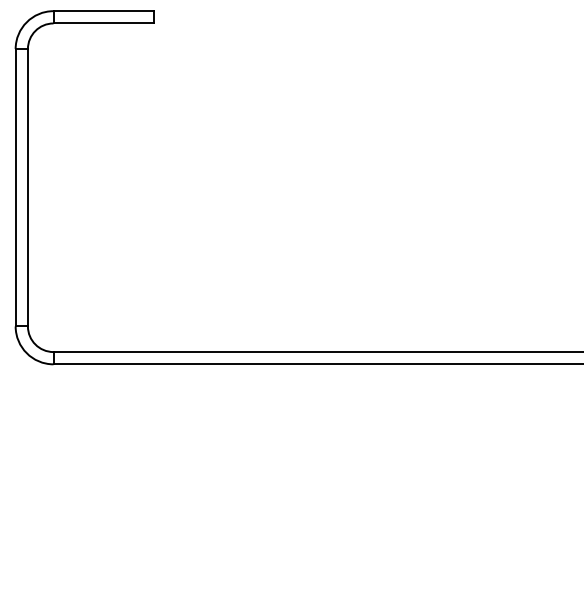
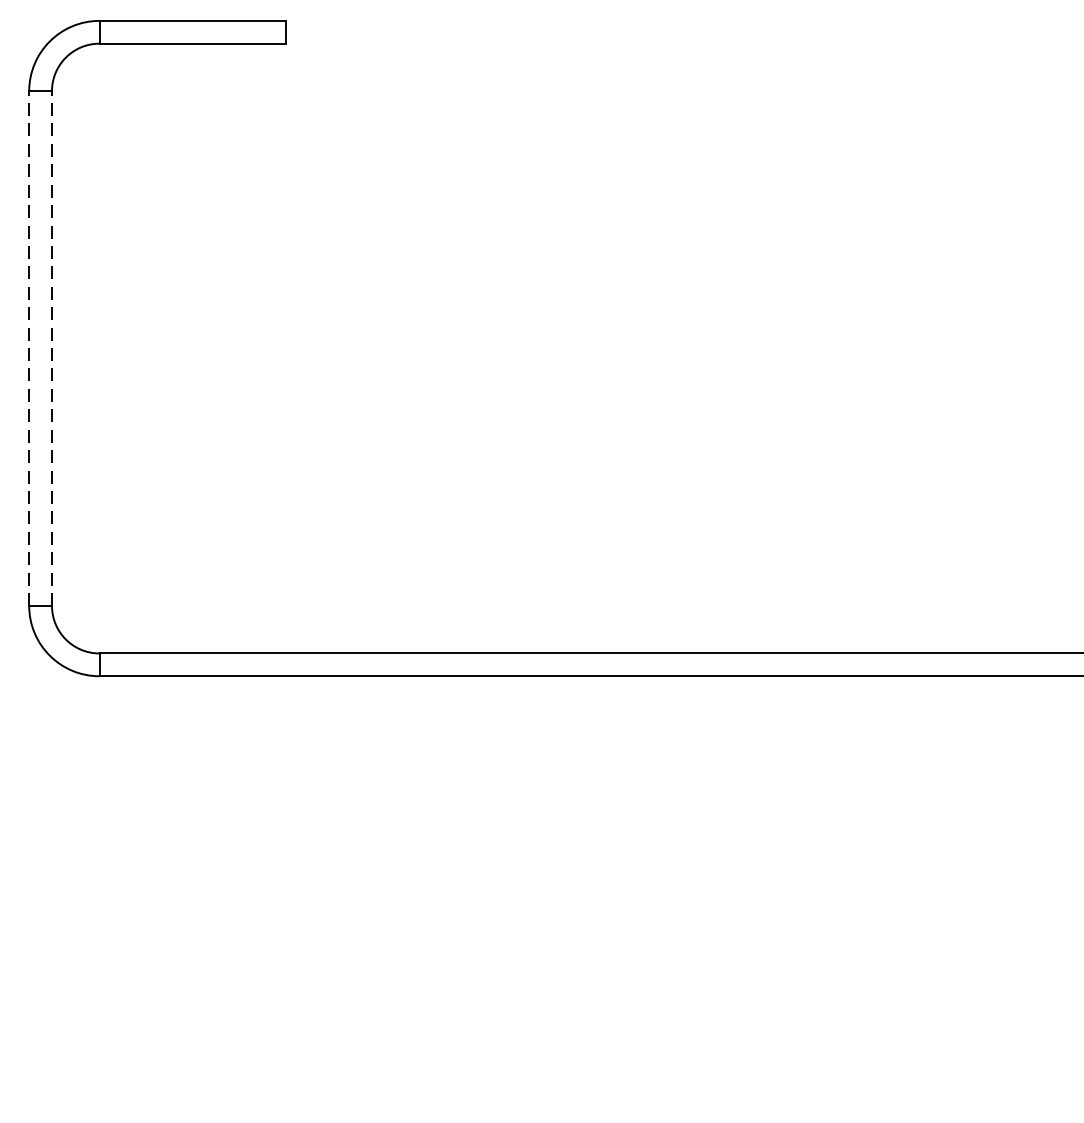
line: (15, 187) -> (28, 348), solid -> dashed
line: (27, 187) -> (51, 348), solid -> dashed

